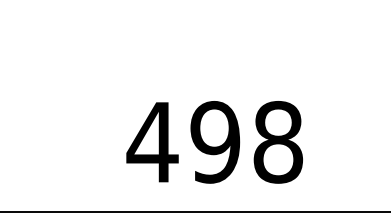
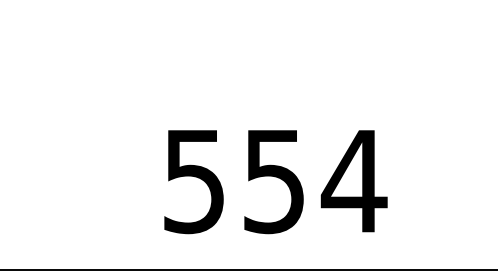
text: (215, 142) -> (274, 181), 498 -> 554

